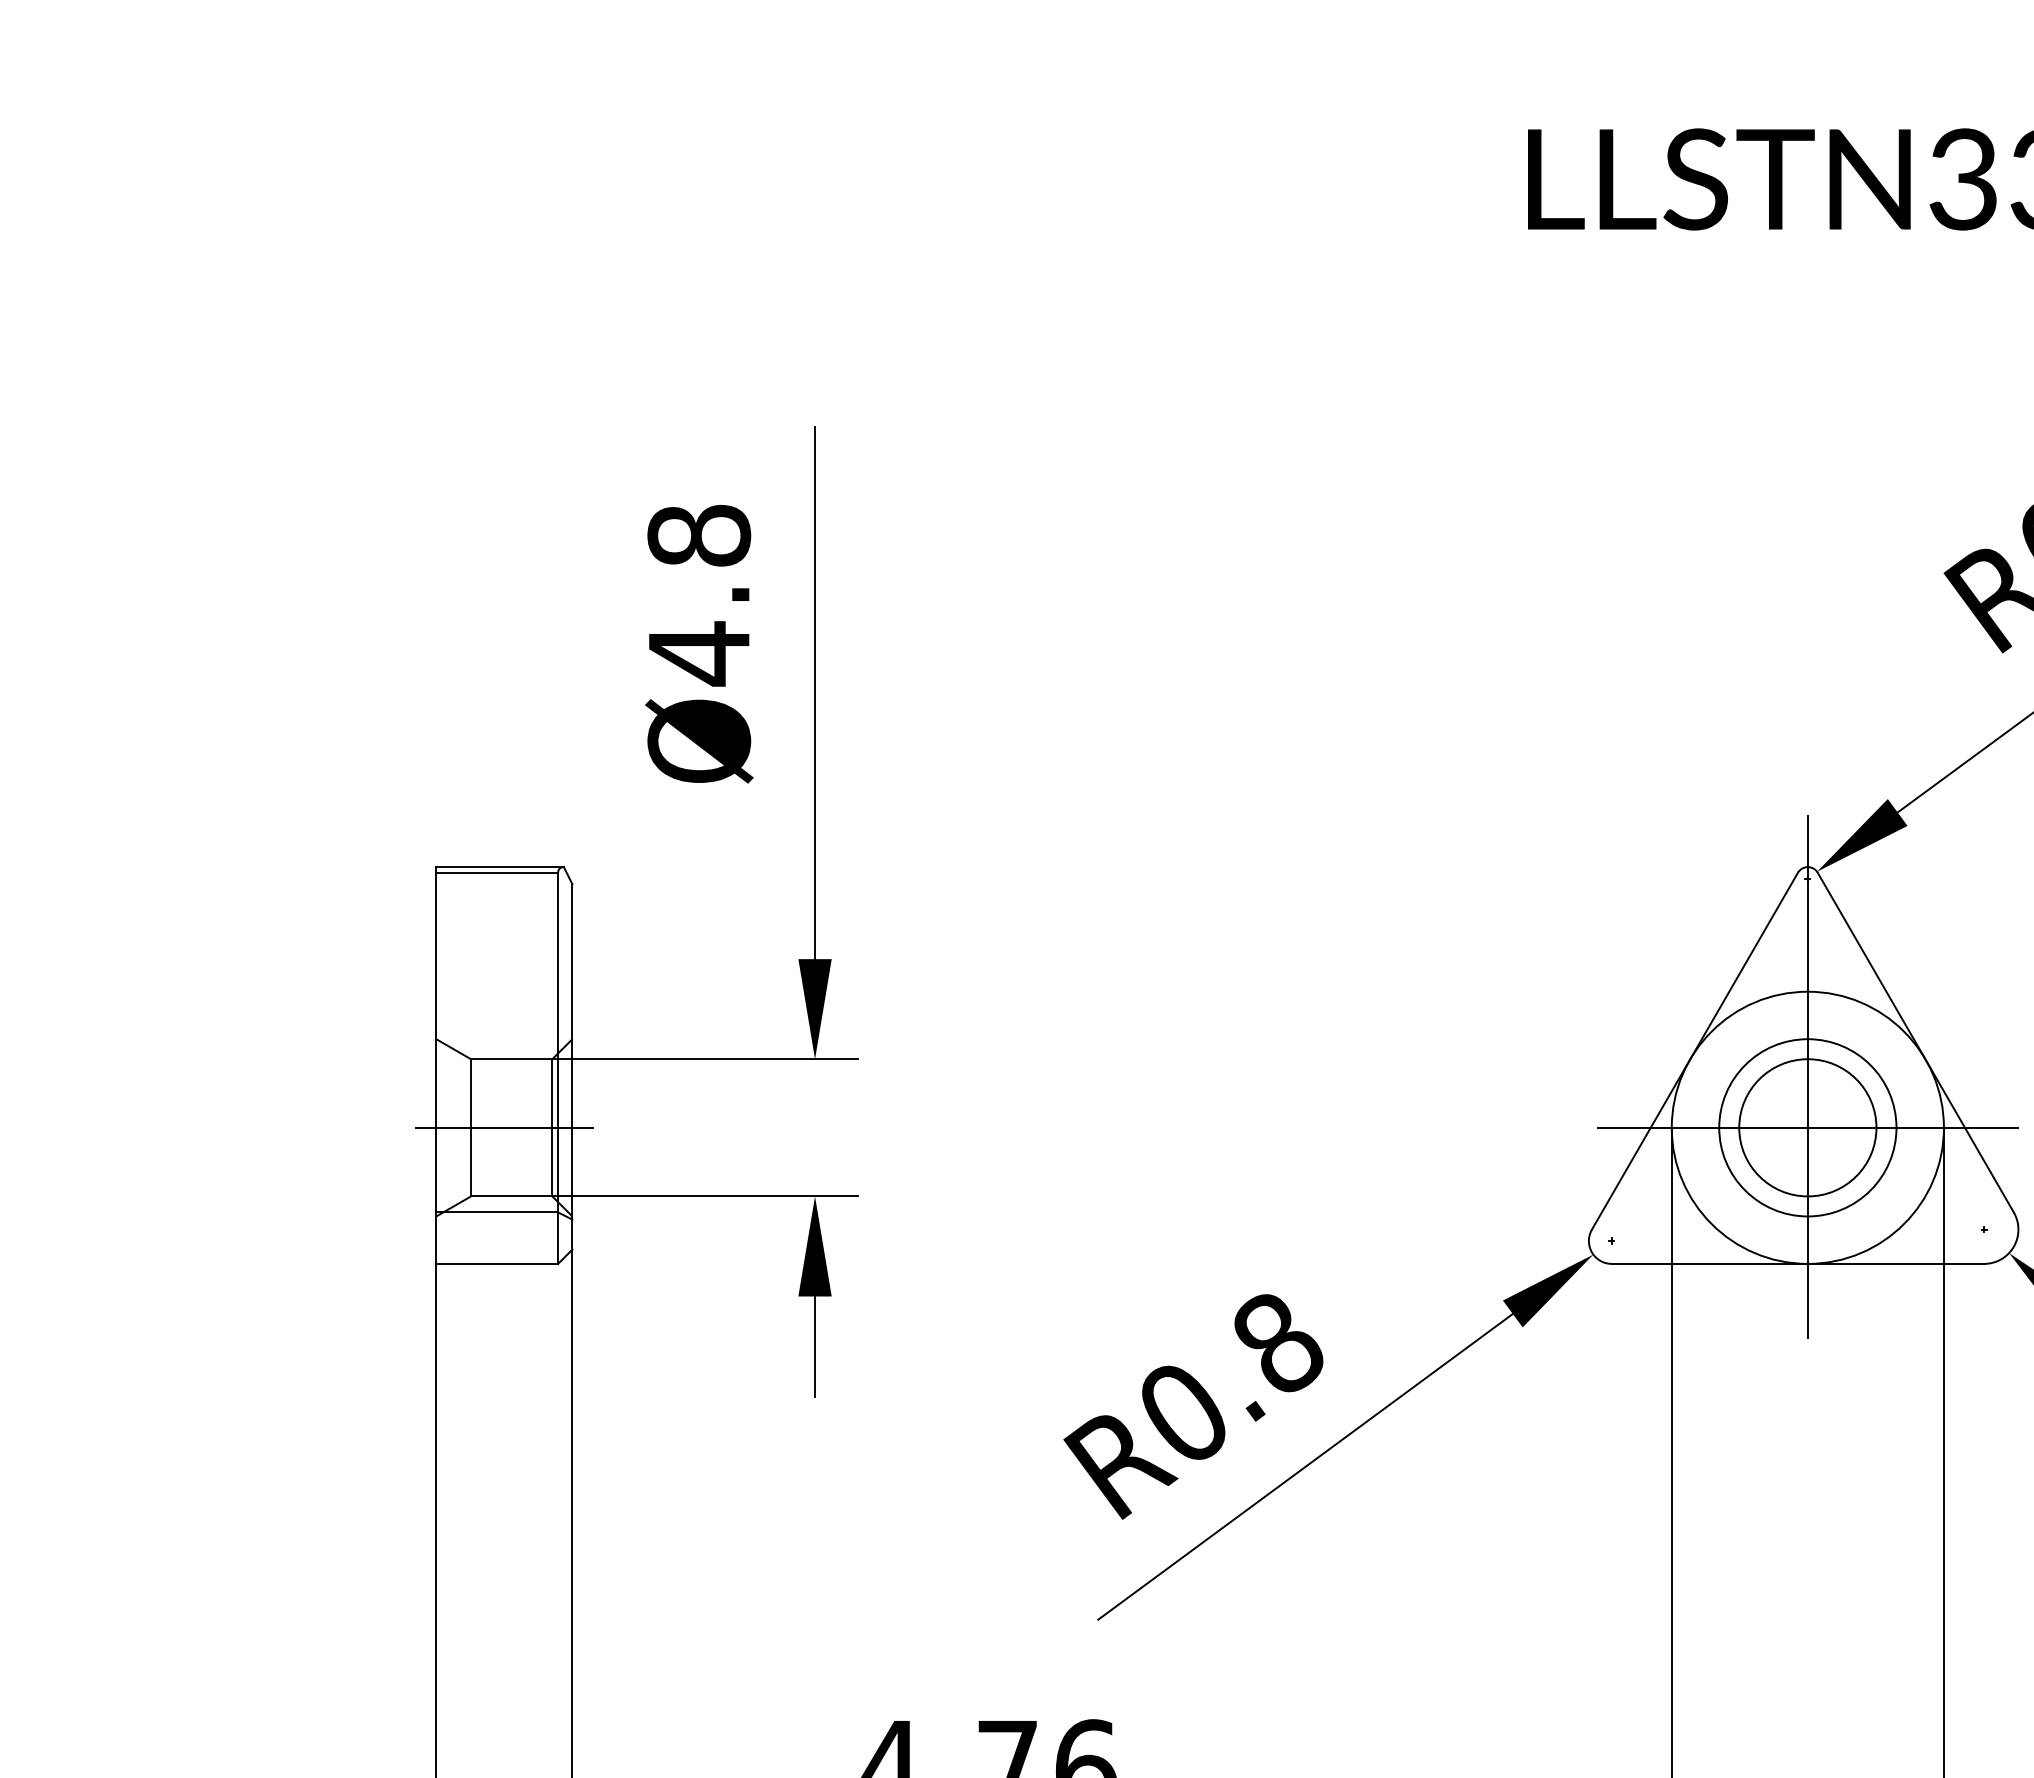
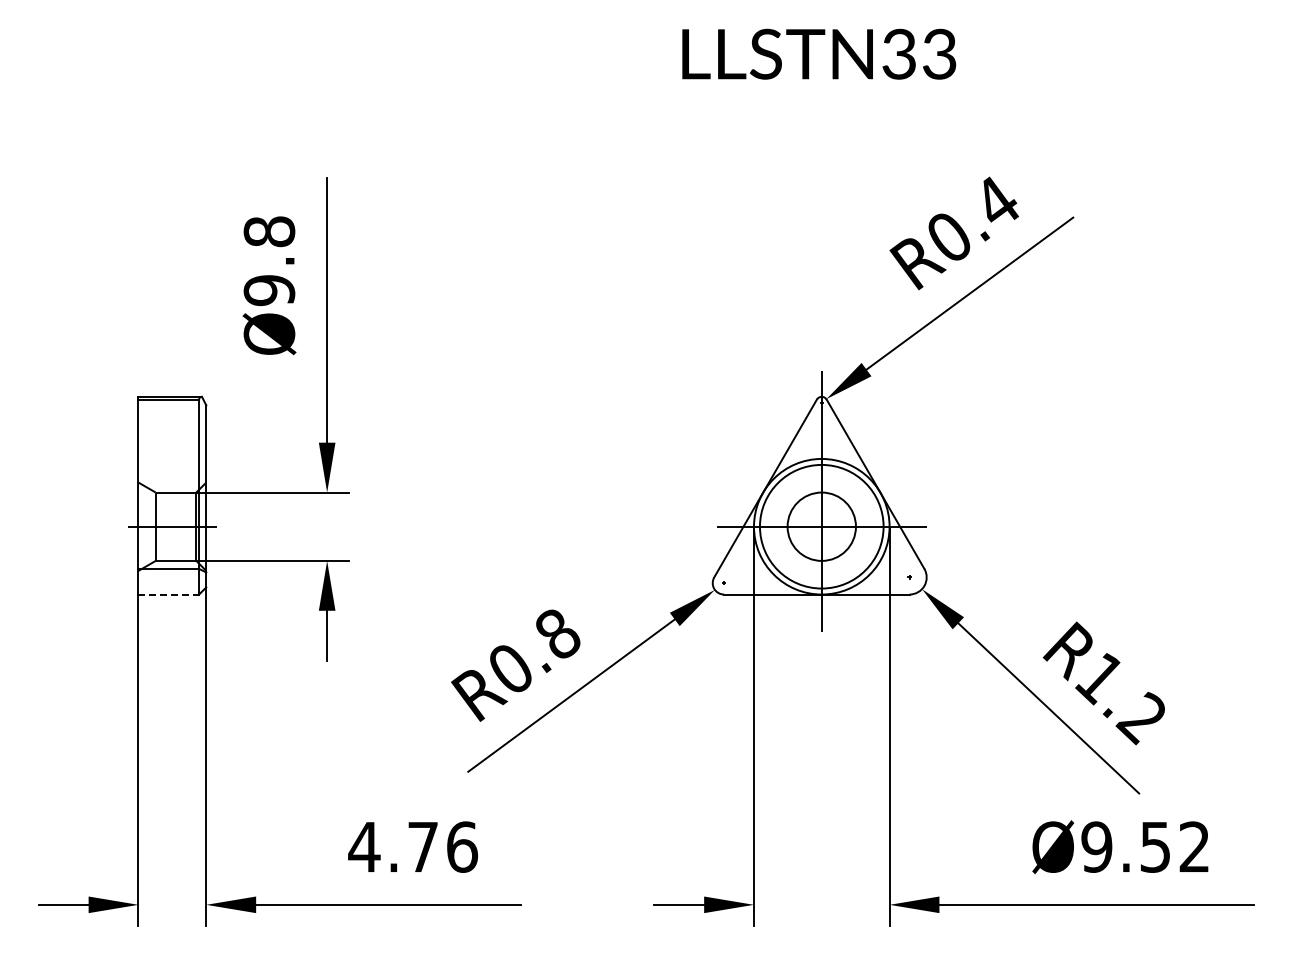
text: (699, 653) -> (269, 290), Ø4.8 -> Ø9.8
circle: (1807, 1127) -> (821, 526), size x1.4
line: (498, 1263) -> (169, 594), solid -> dashed

